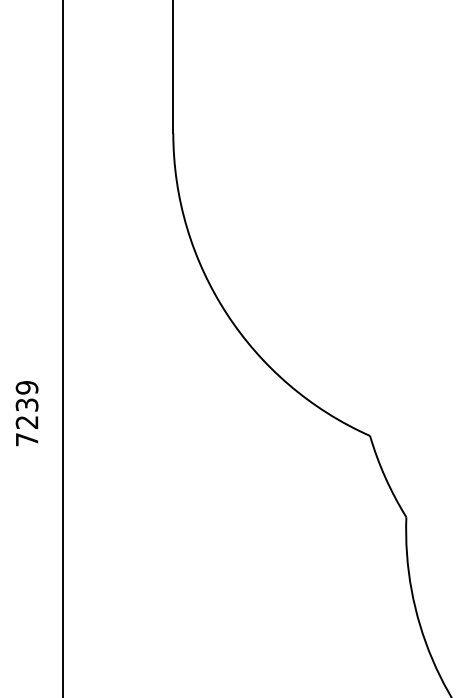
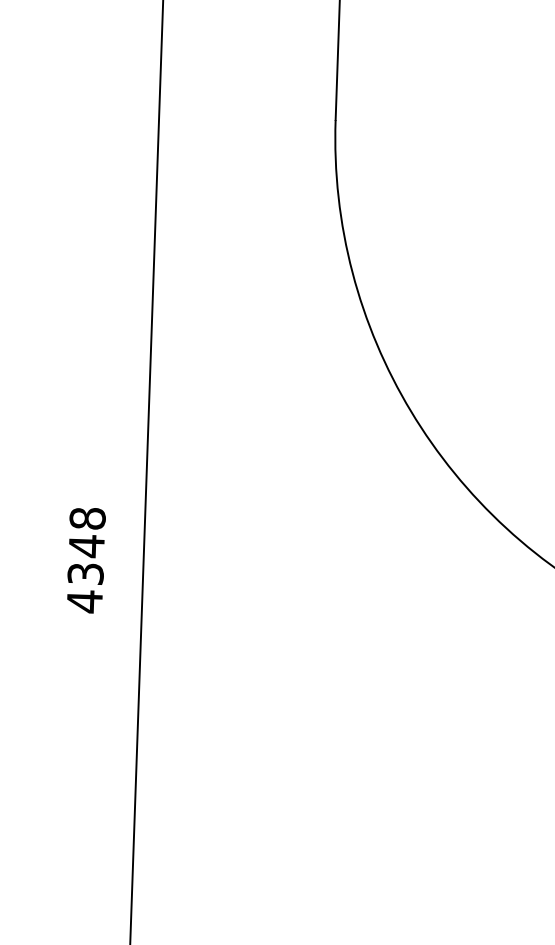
text: (26, 413) -> (85, 559), 7239 -> 4348

